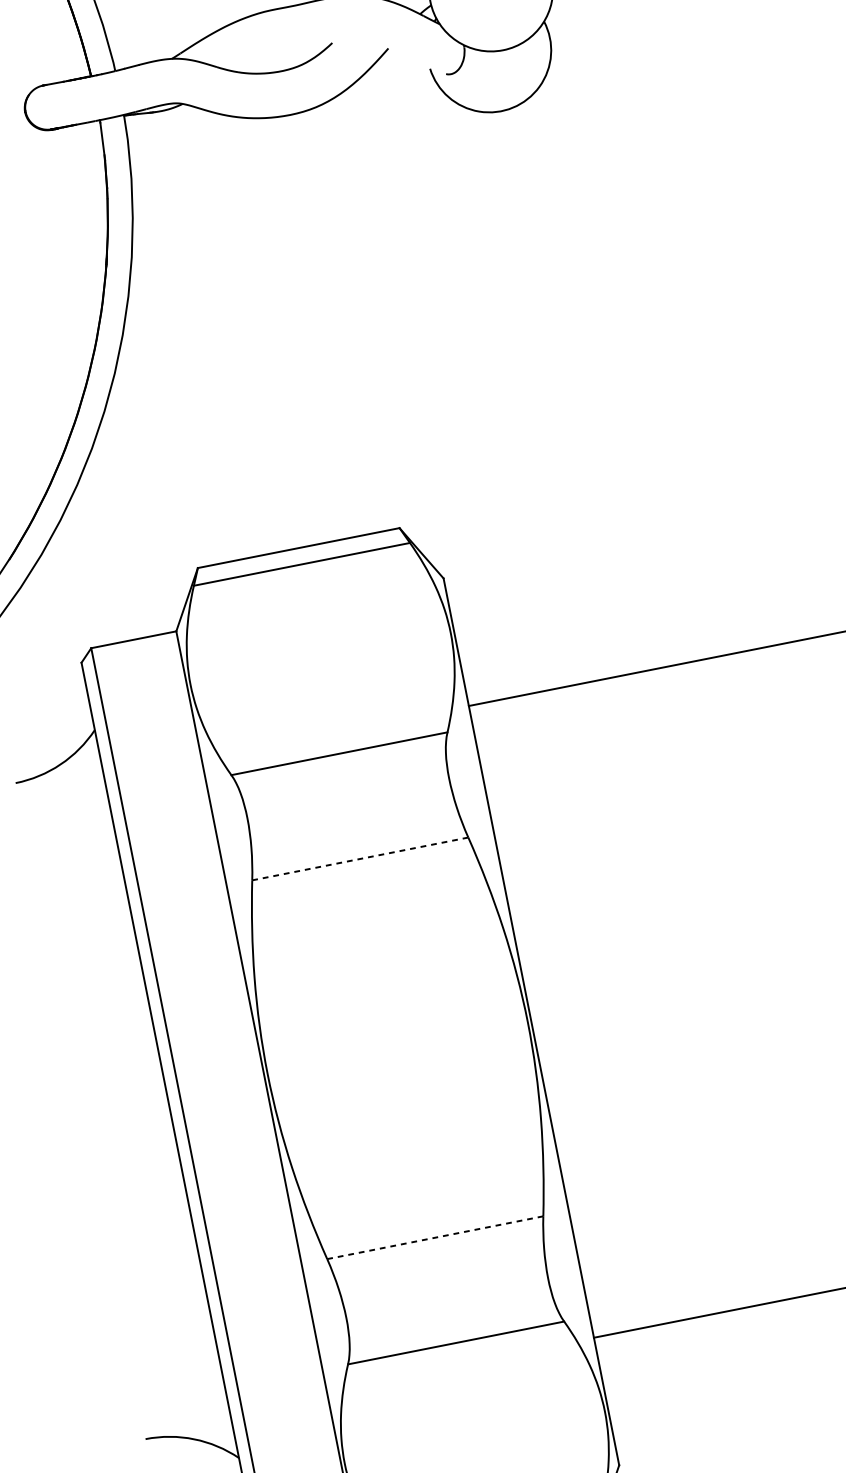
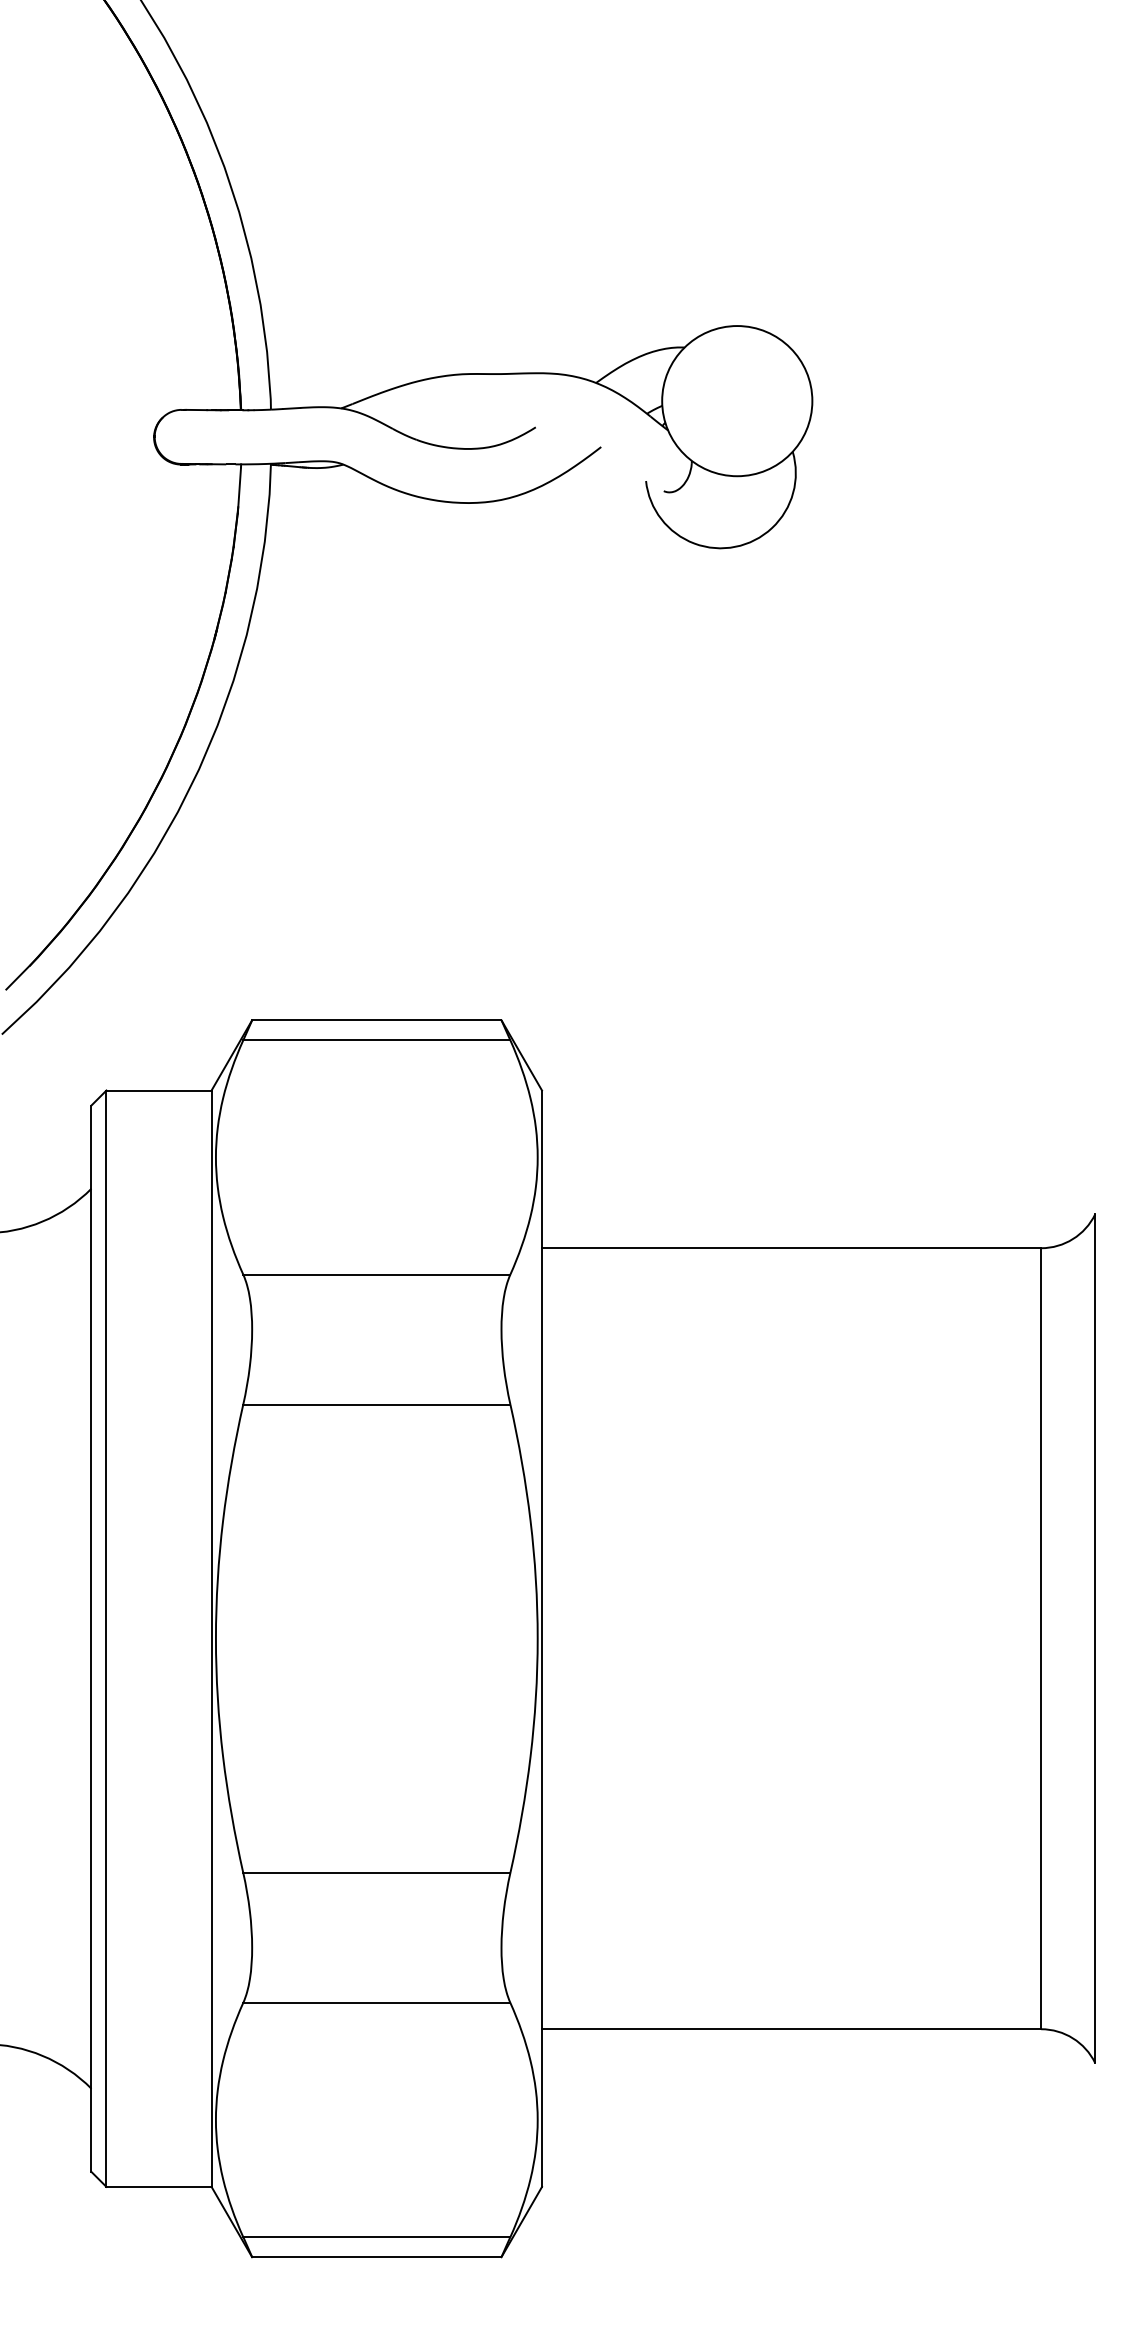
line: (360, 858) -> (376, 1404), dashed -> solid
line: (434, 1237) -> (376, 1872), dashed -> solid

